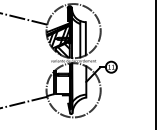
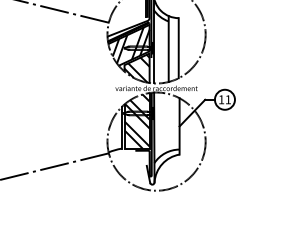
hatch: (62, 79) -> (136, 122), added

